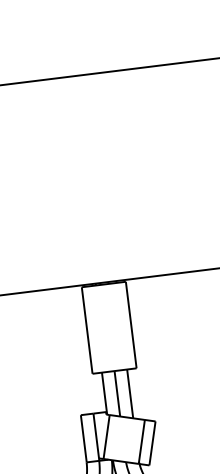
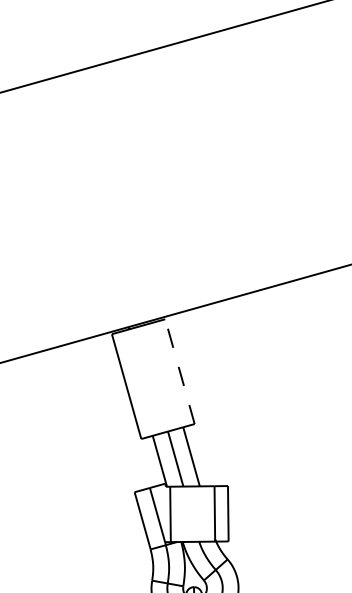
line: (130, 324) -> (179, 371), solid -> dashed

